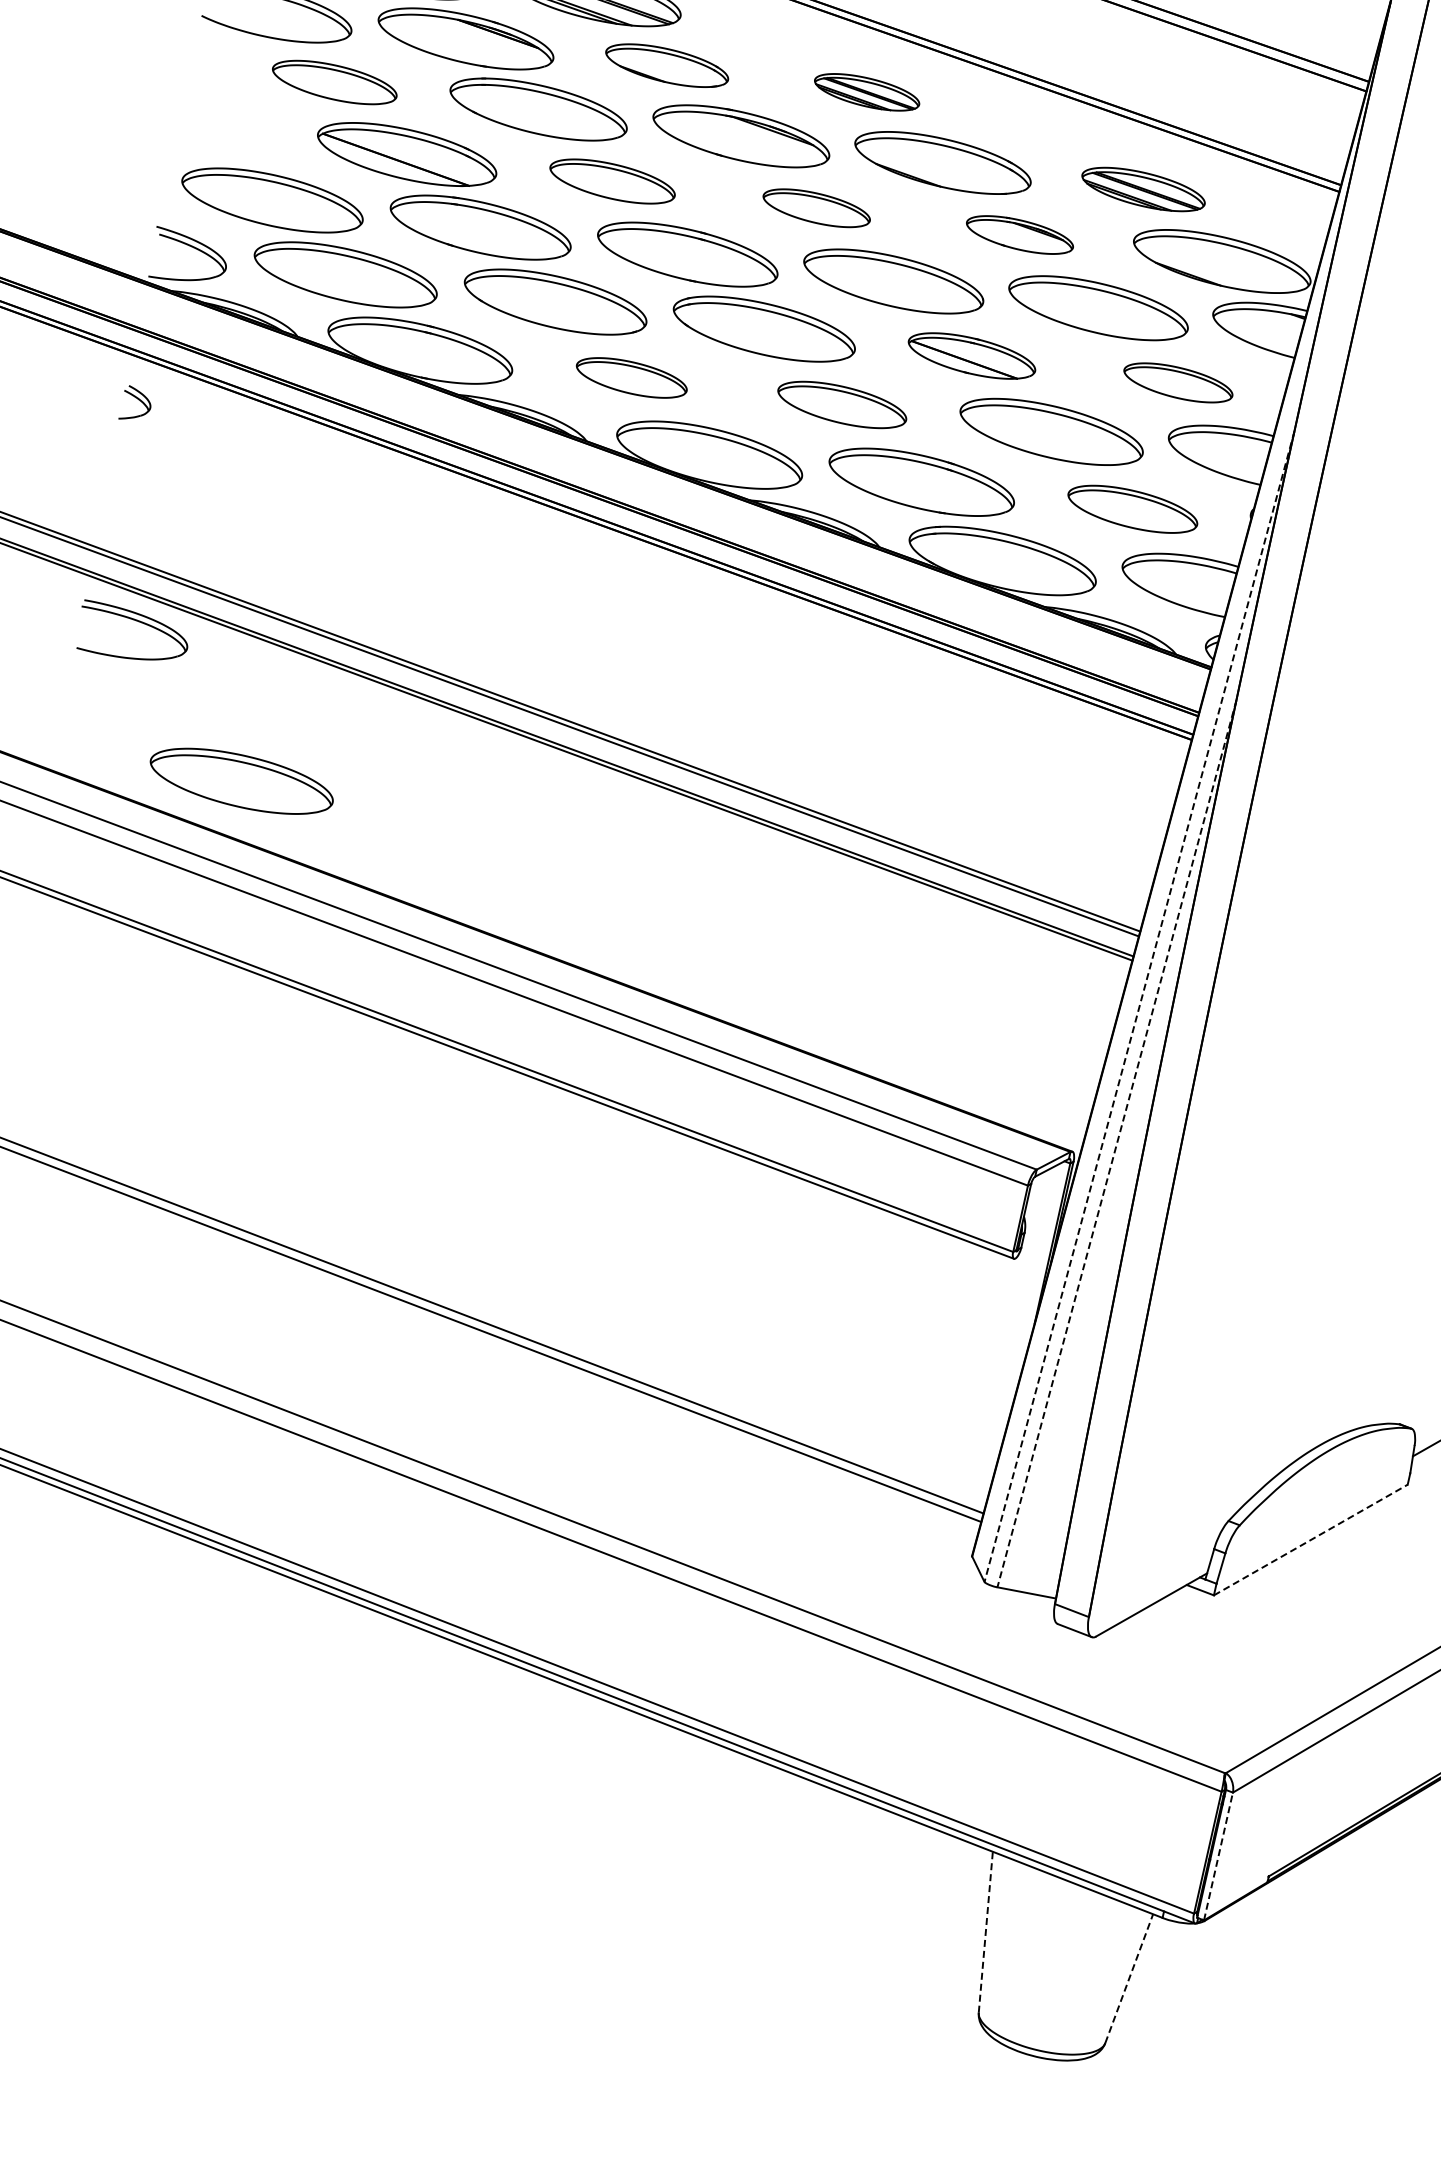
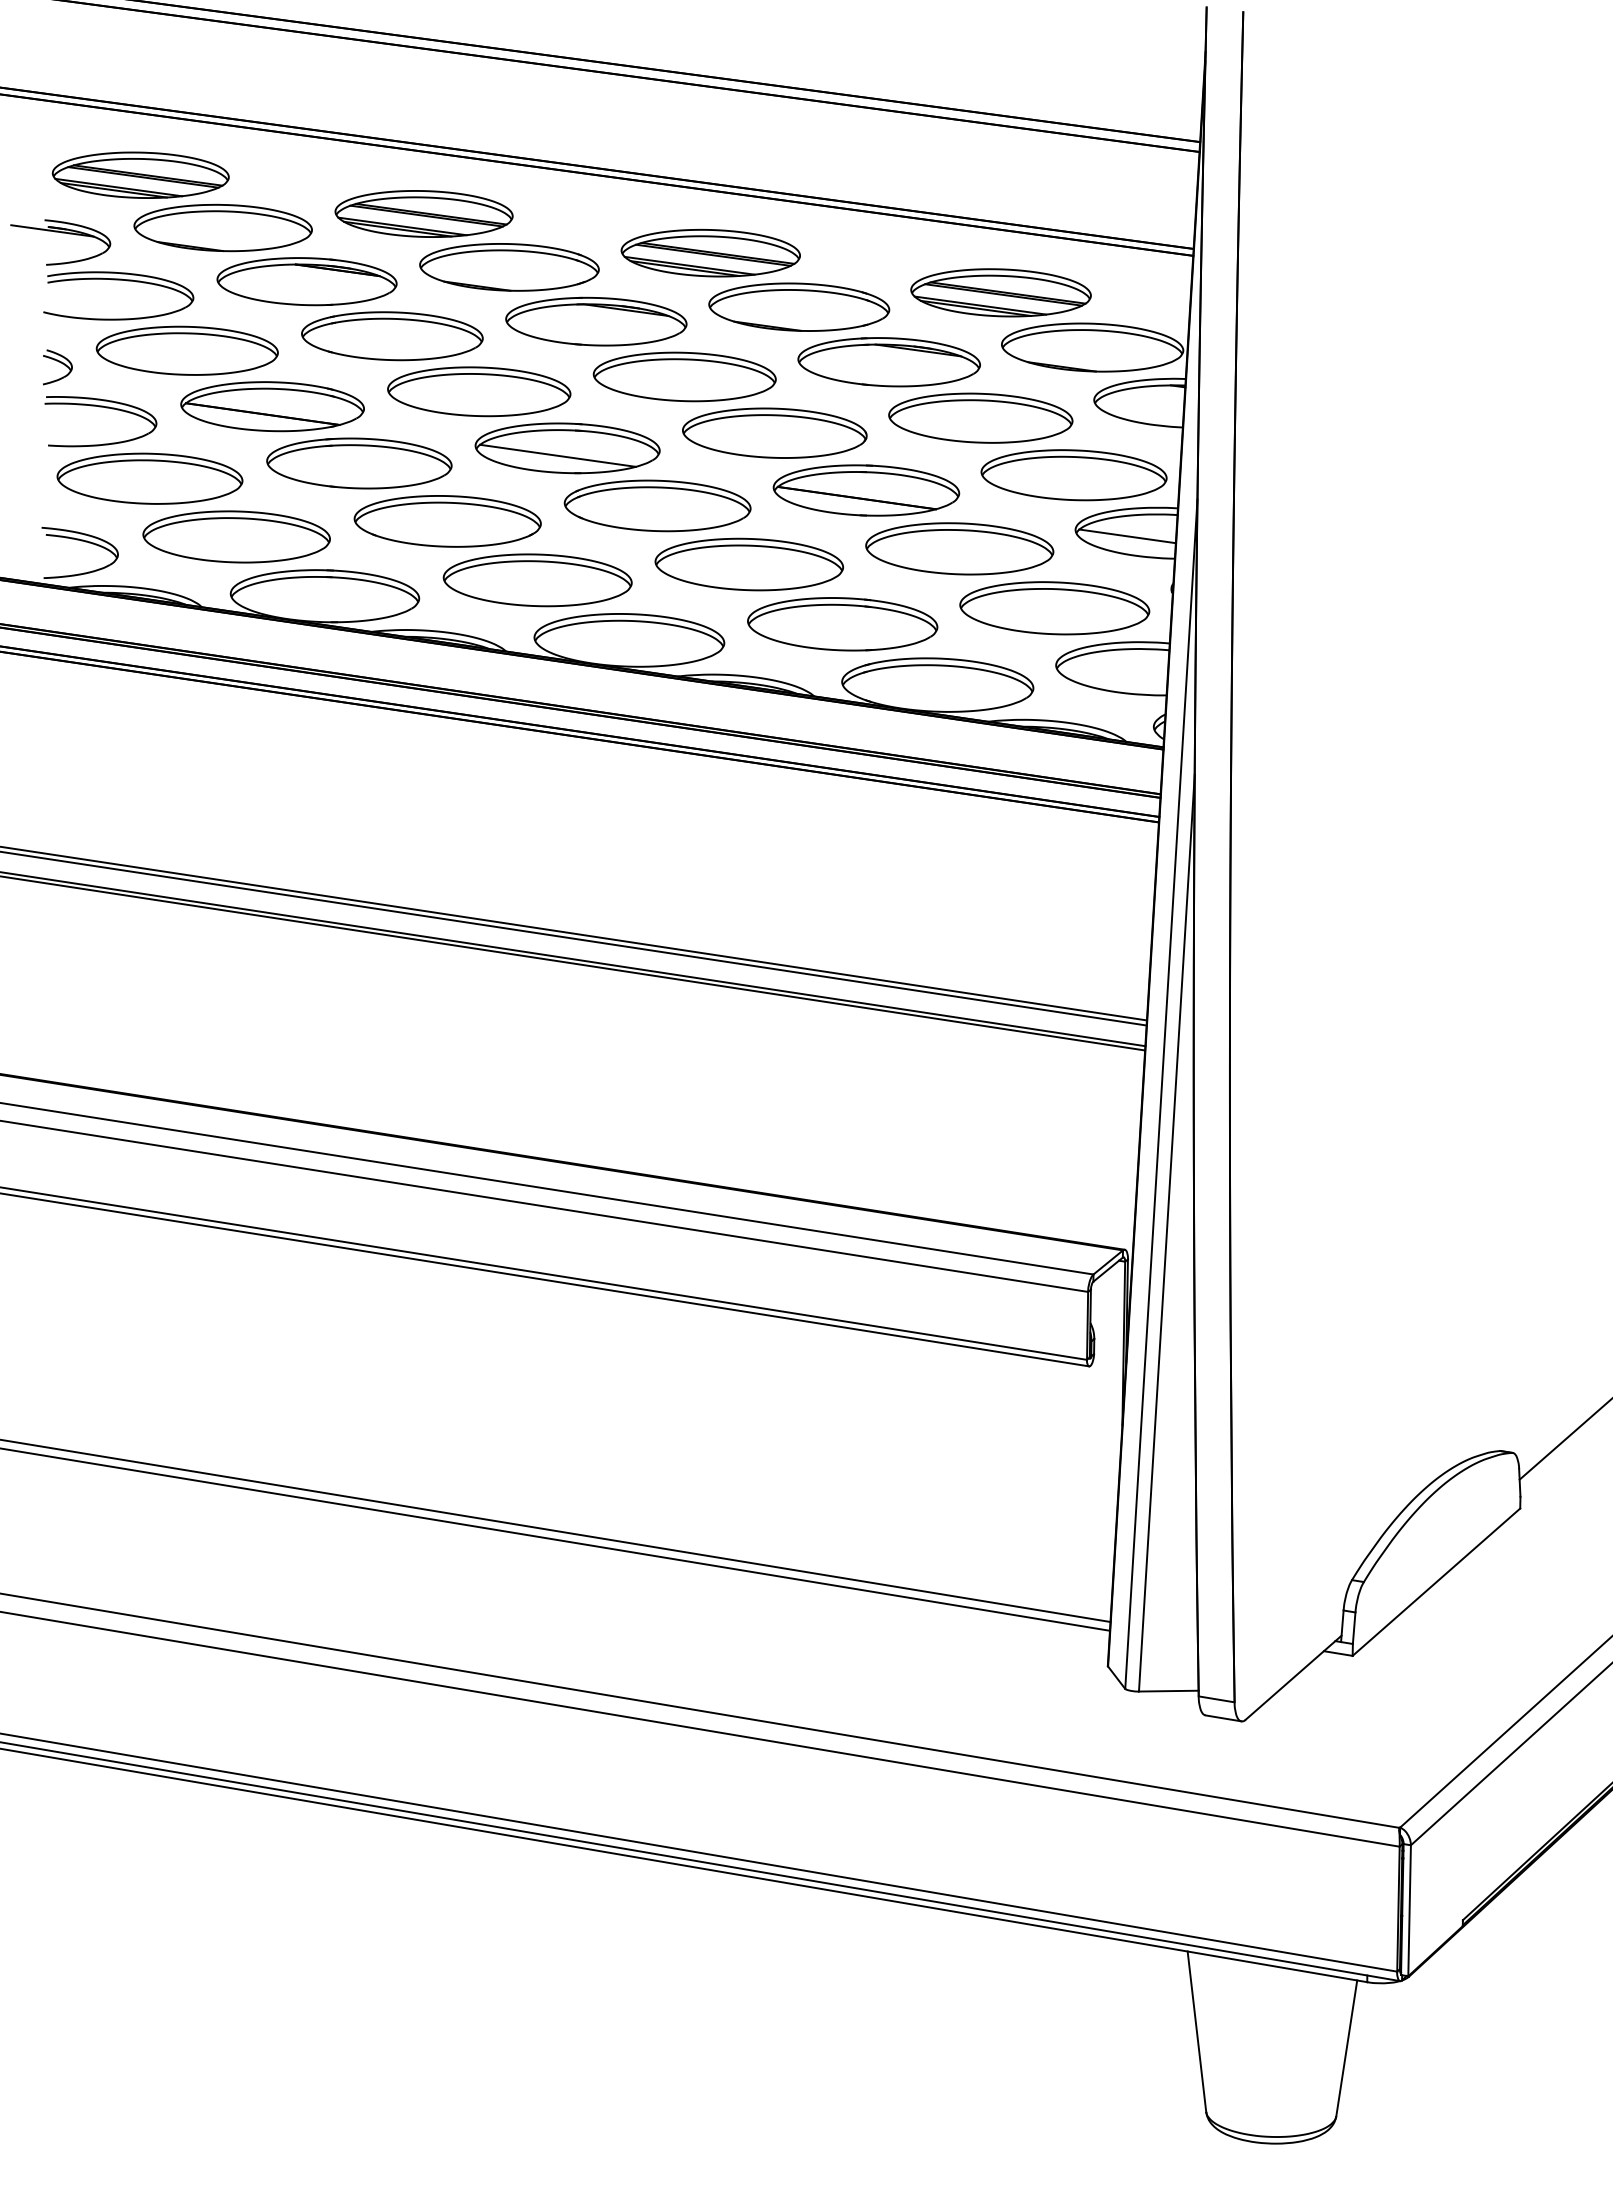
part: (667, 65) -> (509, 267), size x1.43
part: (334, 82) -> (186, 350), size x1.43
part: (866, 92) -> (710, 253), size x1.67
part: (612, 181) -> (479, 391), size x1.43
part: (1143, 189) -> (1000, 292), size x1.43
part: (816, 207) -> (684, 376), size x1.67
part: (1019, 235) -> (888, 362), size x1.67
line: (676, 259) -> (557, 455), added
part: (972, 356) -> (866, 490), size x1.43
part: (631, 378) -> (537, 580), size x1.67
part: (1177, 382) -> (1073, 475), size x1.67
part: (136, 404) -> (57, 367), moved
part: (841, 404) -> (748, 564), size x1.43
line: (1218, 453) -> (1127, 536), added
part: (1132, 509) -> (1054, 608), size x1.43
part: (135, 621) -> (100, 407), moved
part: (241, 780) -> (236, 1053), removed
line: (1139, 1007) -> (1161, 1094), dashed -> solid
line: (1116, 1144) -> (1166, 1233), dashed -> solid
line: (1310, 1540) -> (1436, 1582), dashed -> solid
line: (1218, 1856) -> (1409, 1910), dashed -> solid
line: (985, 1931) -> (1196, 2031), dashed -> solid
line: (1128, 1978) -> (1346, 2048), dashed -> solid

